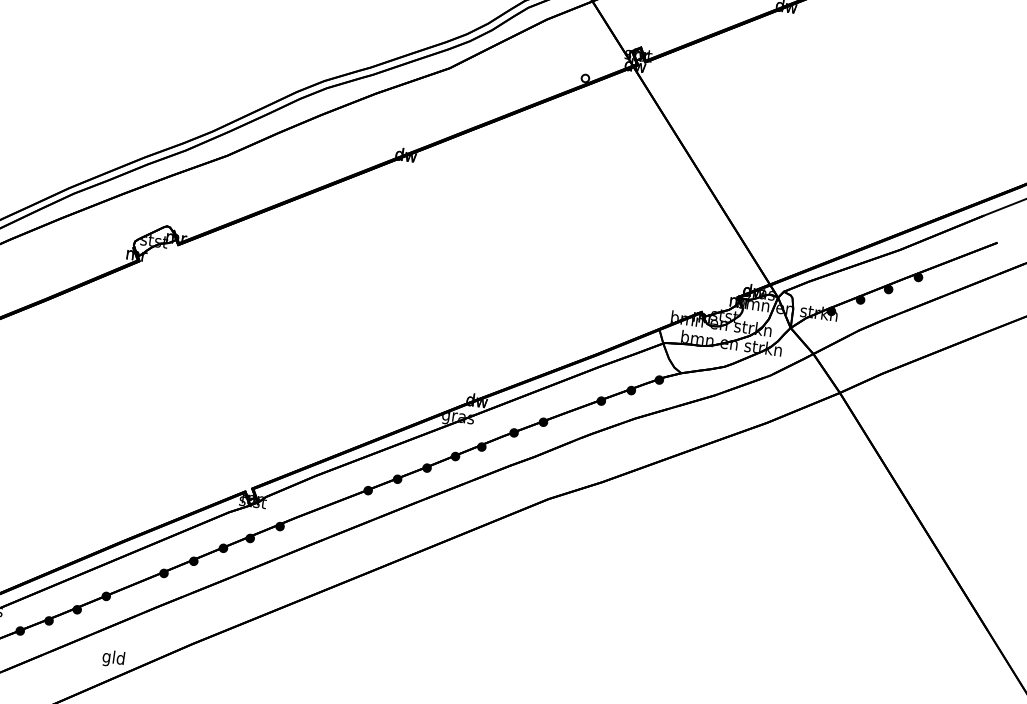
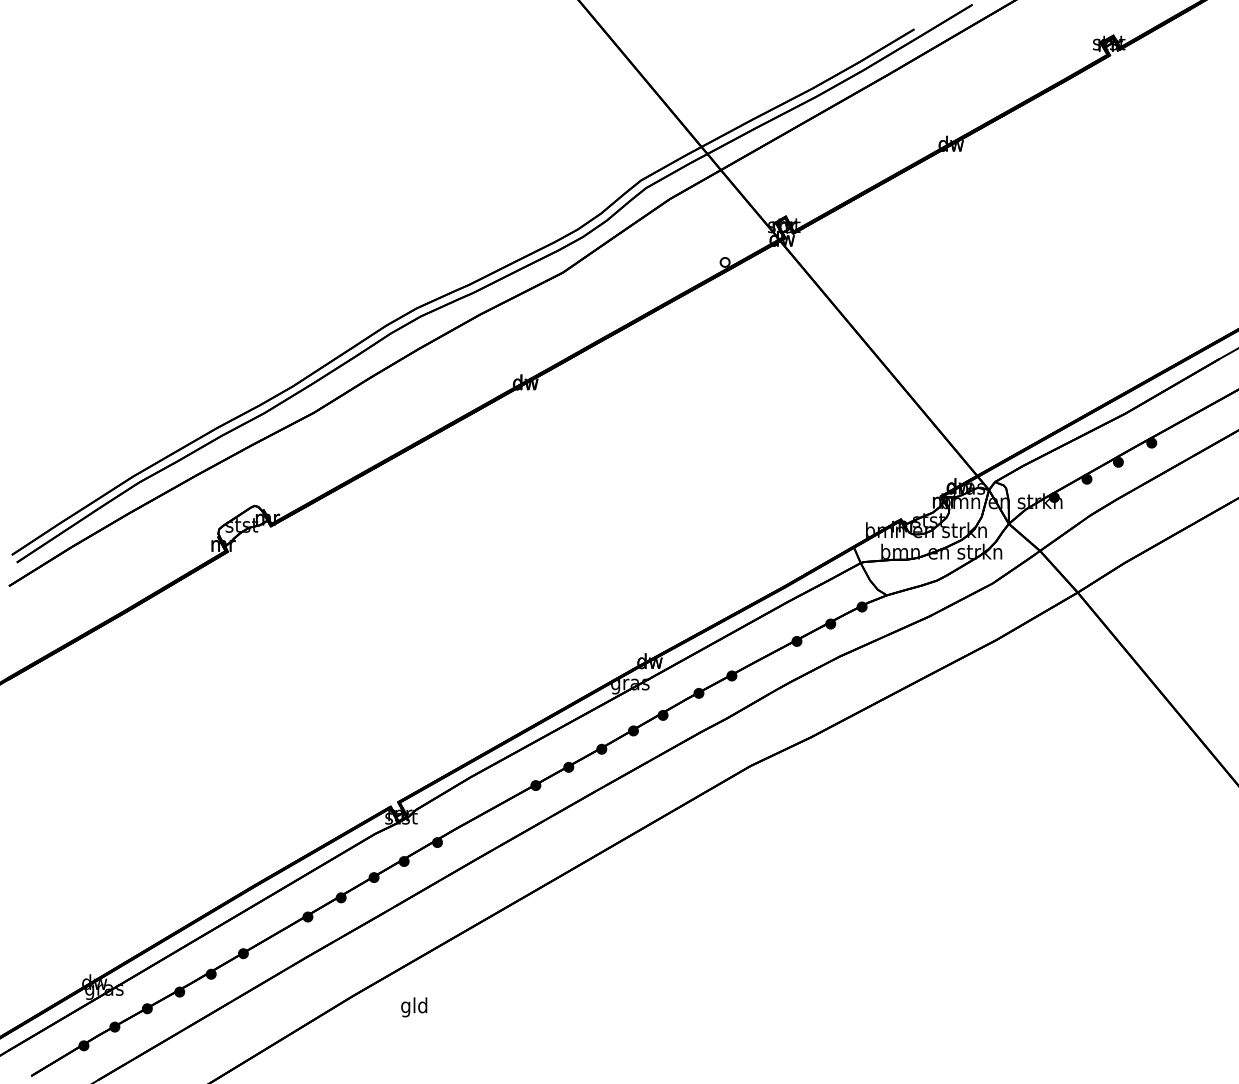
text: (113, 658) -> (414, 1007), moved

